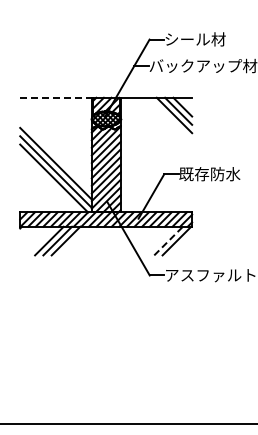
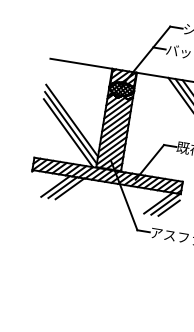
line: (56, 97) -> (81, 63), dashed -> solid
line: (168, 240) -> (158, 202), dashed -> solid
line: (181, 244) -> (169, 207), added

